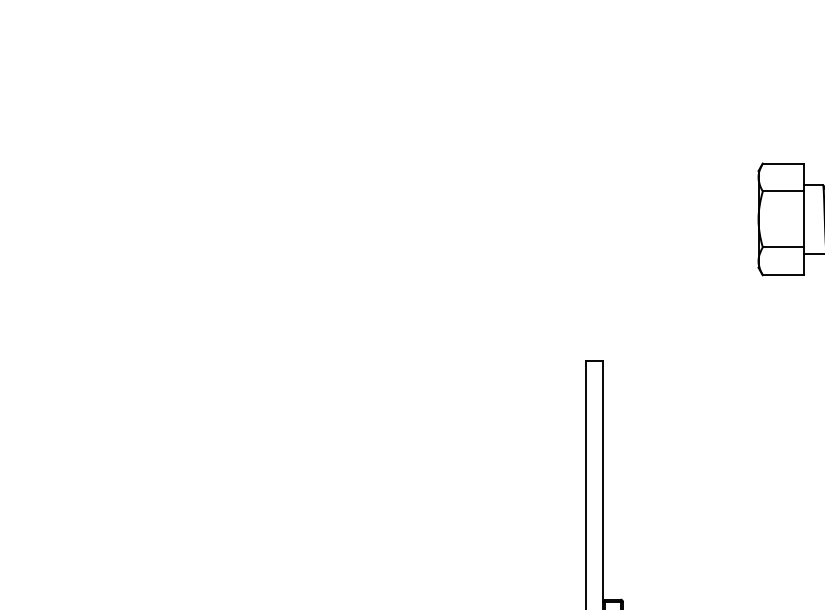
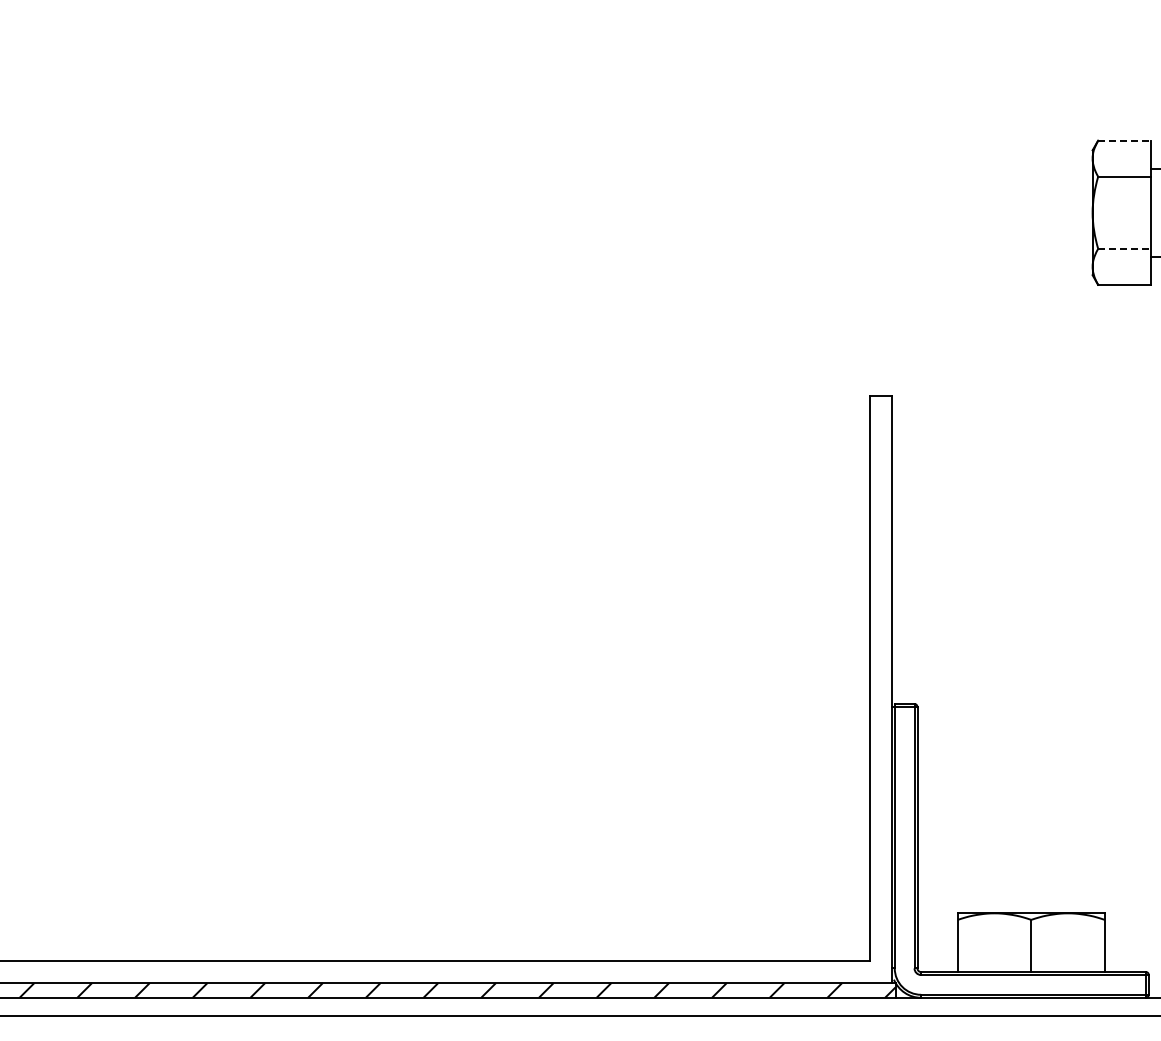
line: (783, 163) -> (1124, 140), solid -> dashed
line: (783, 247) -> (1124, 248), solid -> dashed

